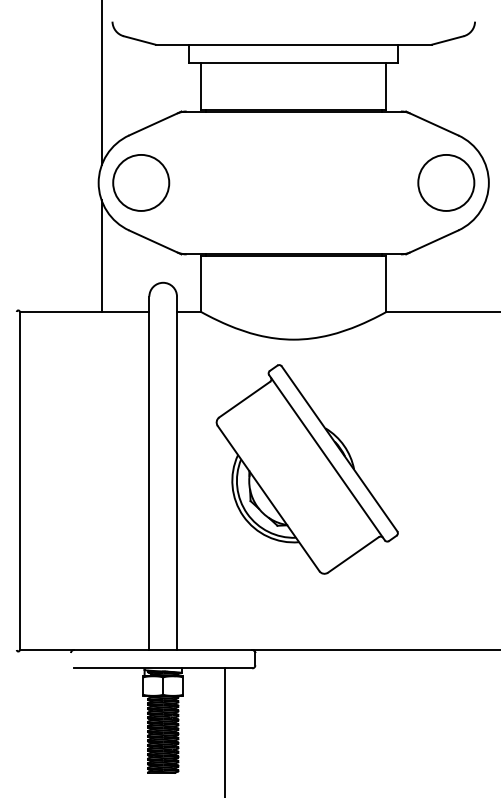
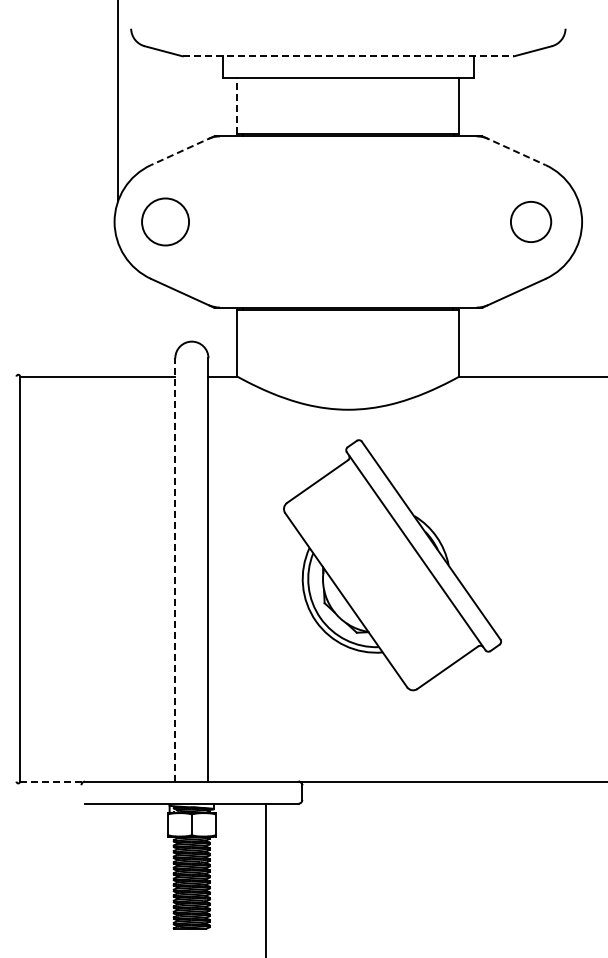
line: (293, 44) -> (348, 56), solid -> dashed
line: (201, 86) -> (237, 106), solid -> dashed
line: (154, 124) -> (181, 151), solid -> dashed
line: (432, 124) -> (514, 151), solid -> dashed
circle: (141, 182) -> (165, 221), size x0.7
circle: (445, 182) -> (530, 221), size x0.6
line: (101, 255) -> (118, 309), removed
part: (307, 469) -> (392, 565), moved
line: (149, 472) -> (175, 569), solid -> dashed
line: (47, 649) -> (53, 781), solid -> dashed

